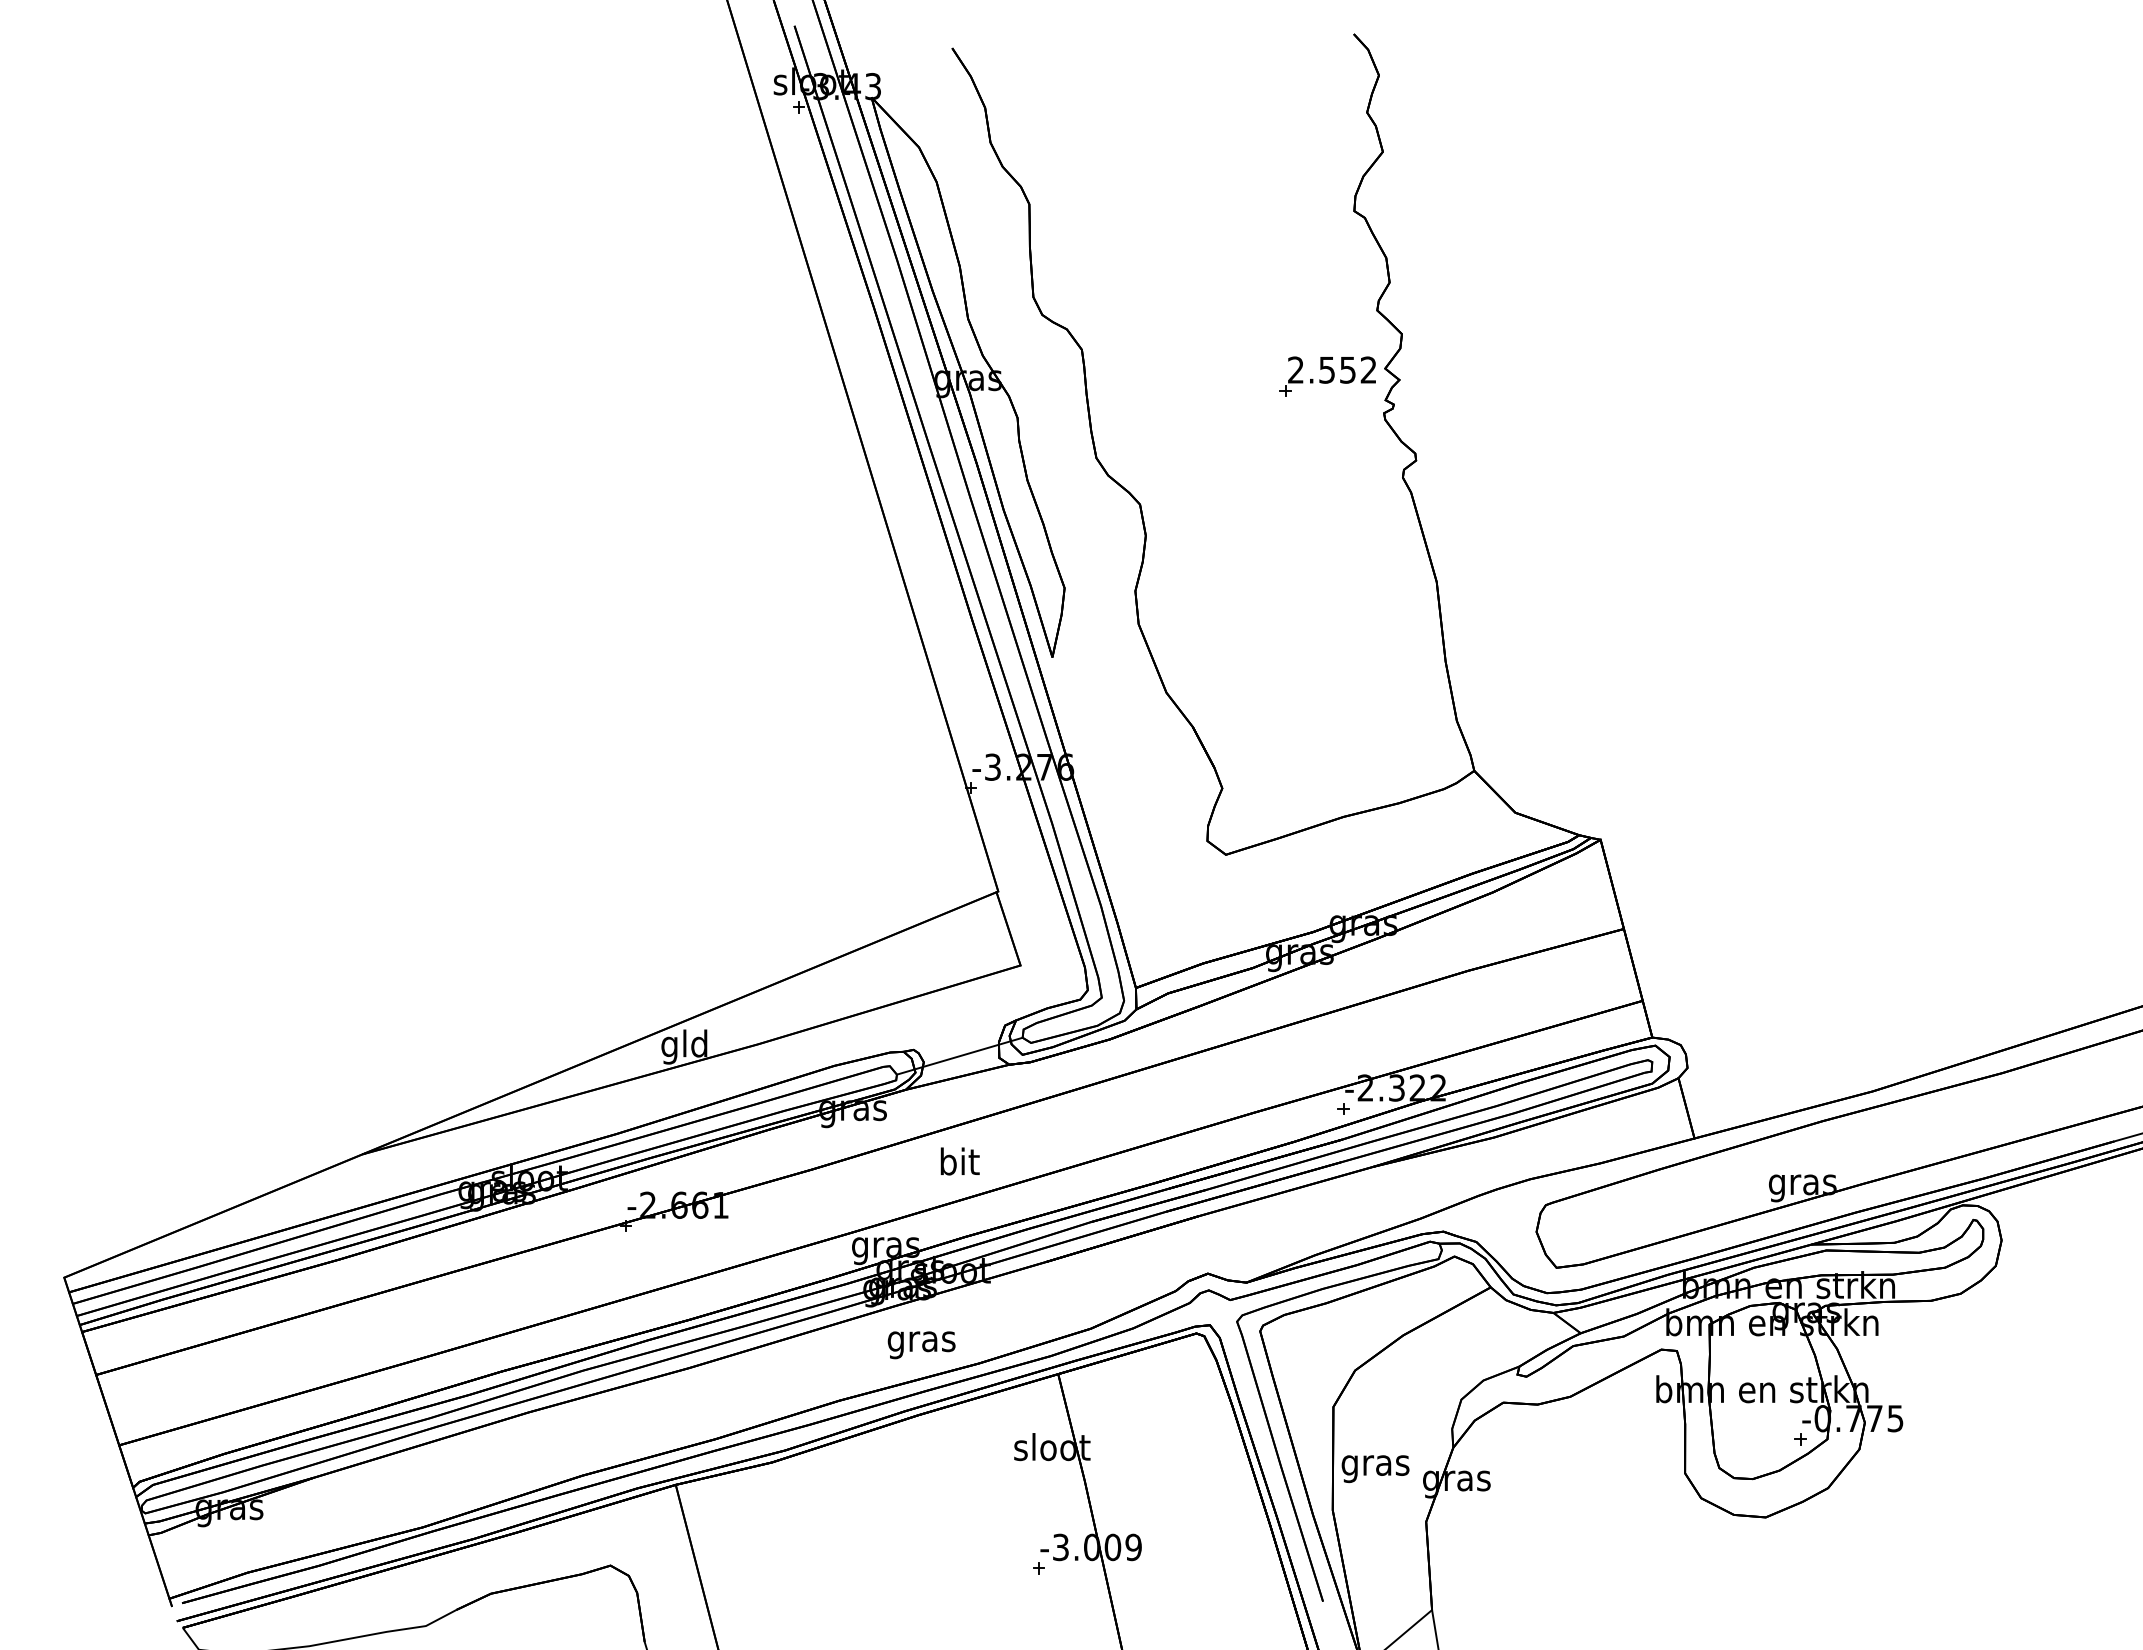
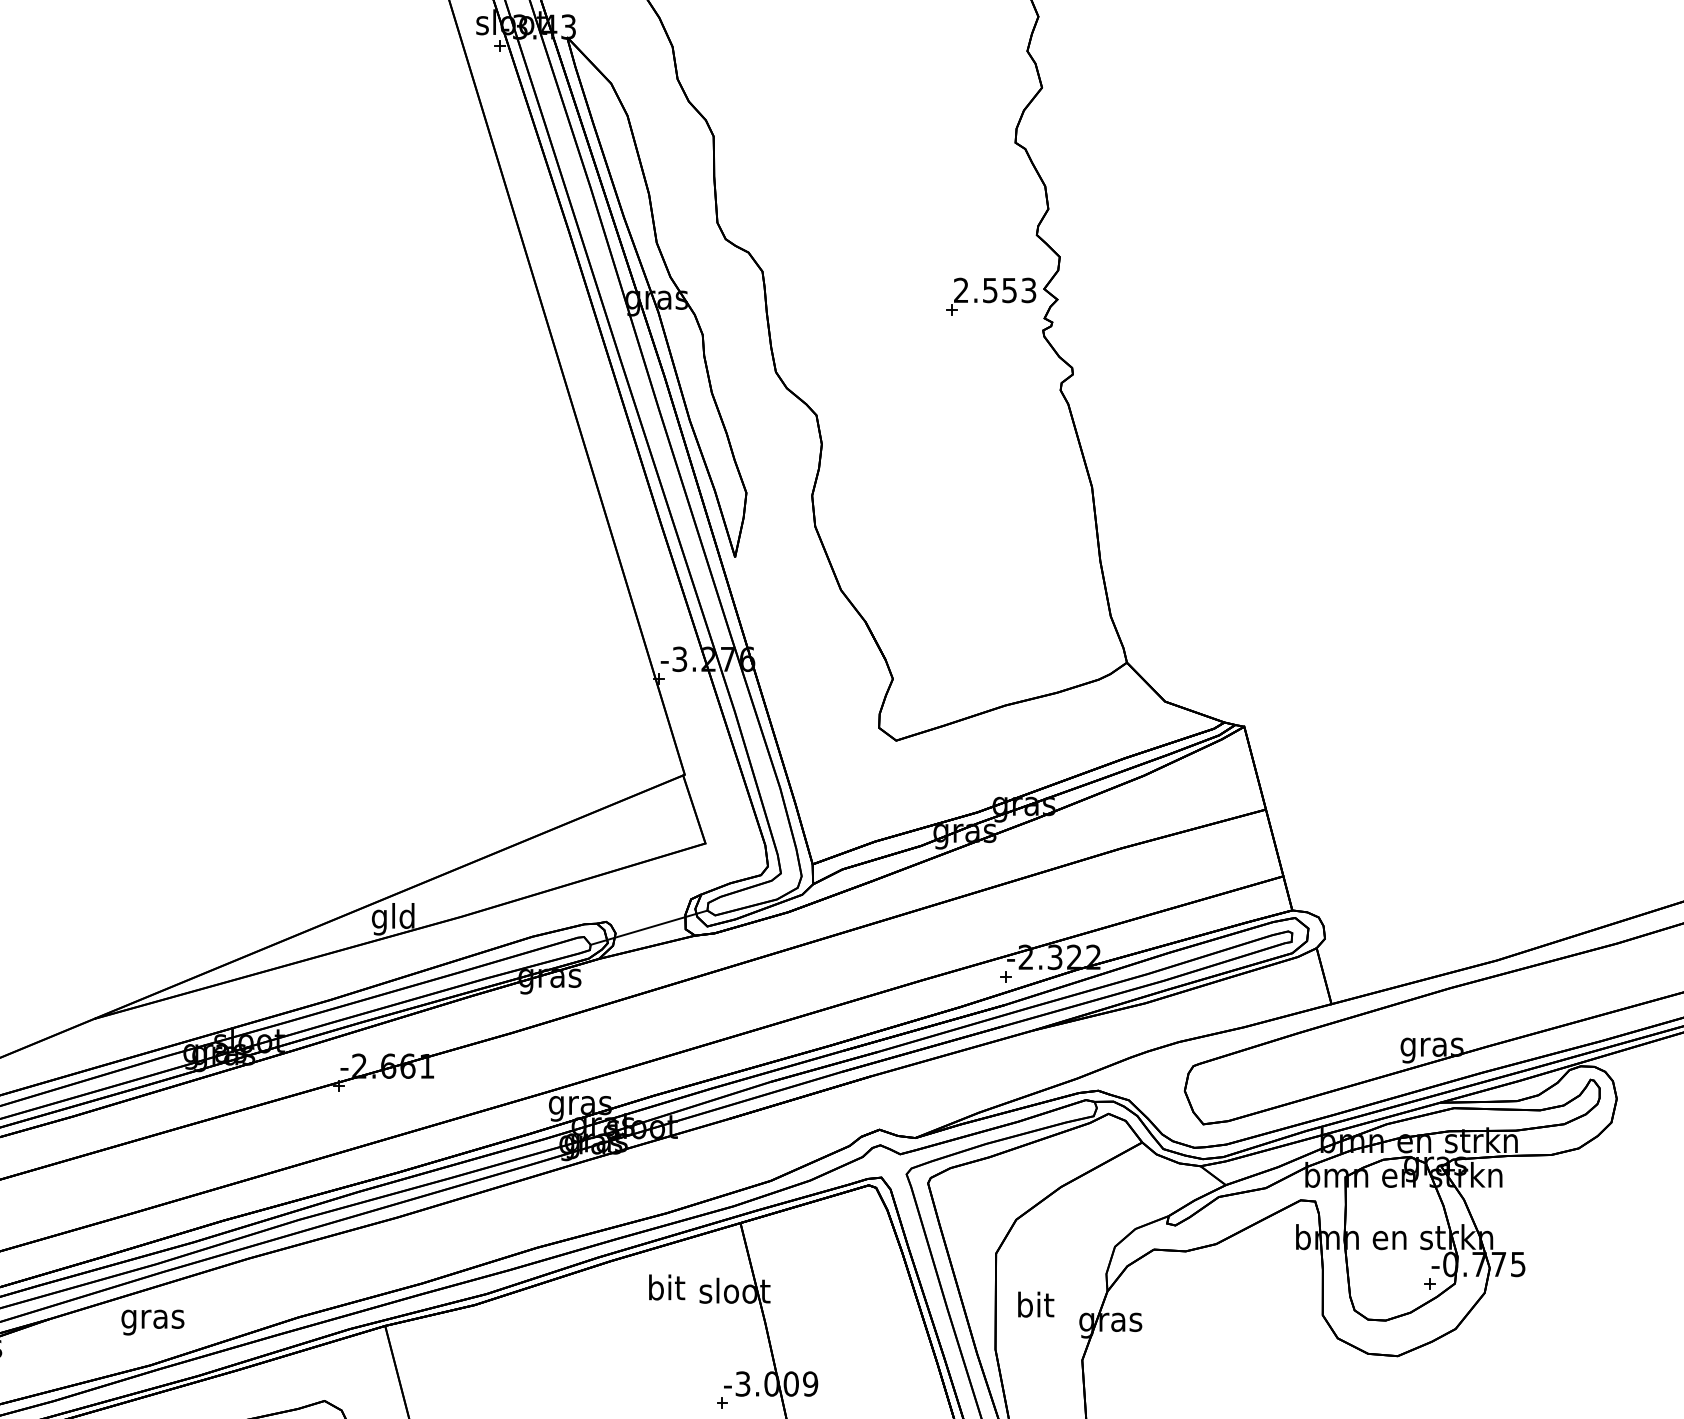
text: (1368, 369) -> (1028, 289), 2.552 -> 2.553
text: (959, 1161) -> (666, 1287), moved
text: (921, 1345) -> (152, 1322), moved
text: (1375, 1465) -> (1035, 1307), gras -> bit

